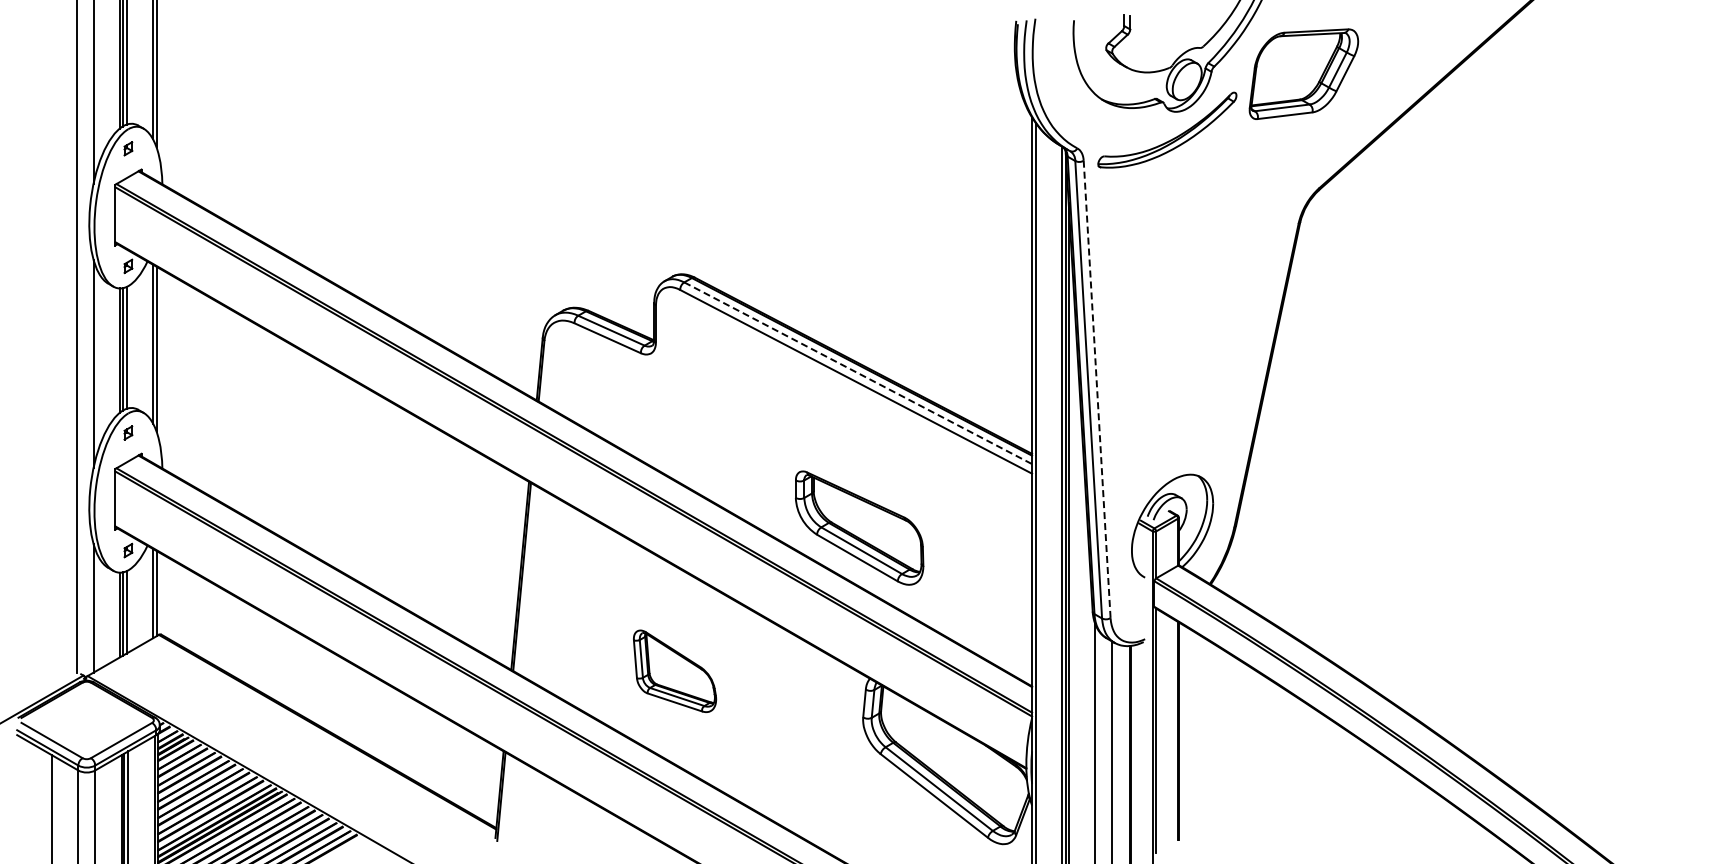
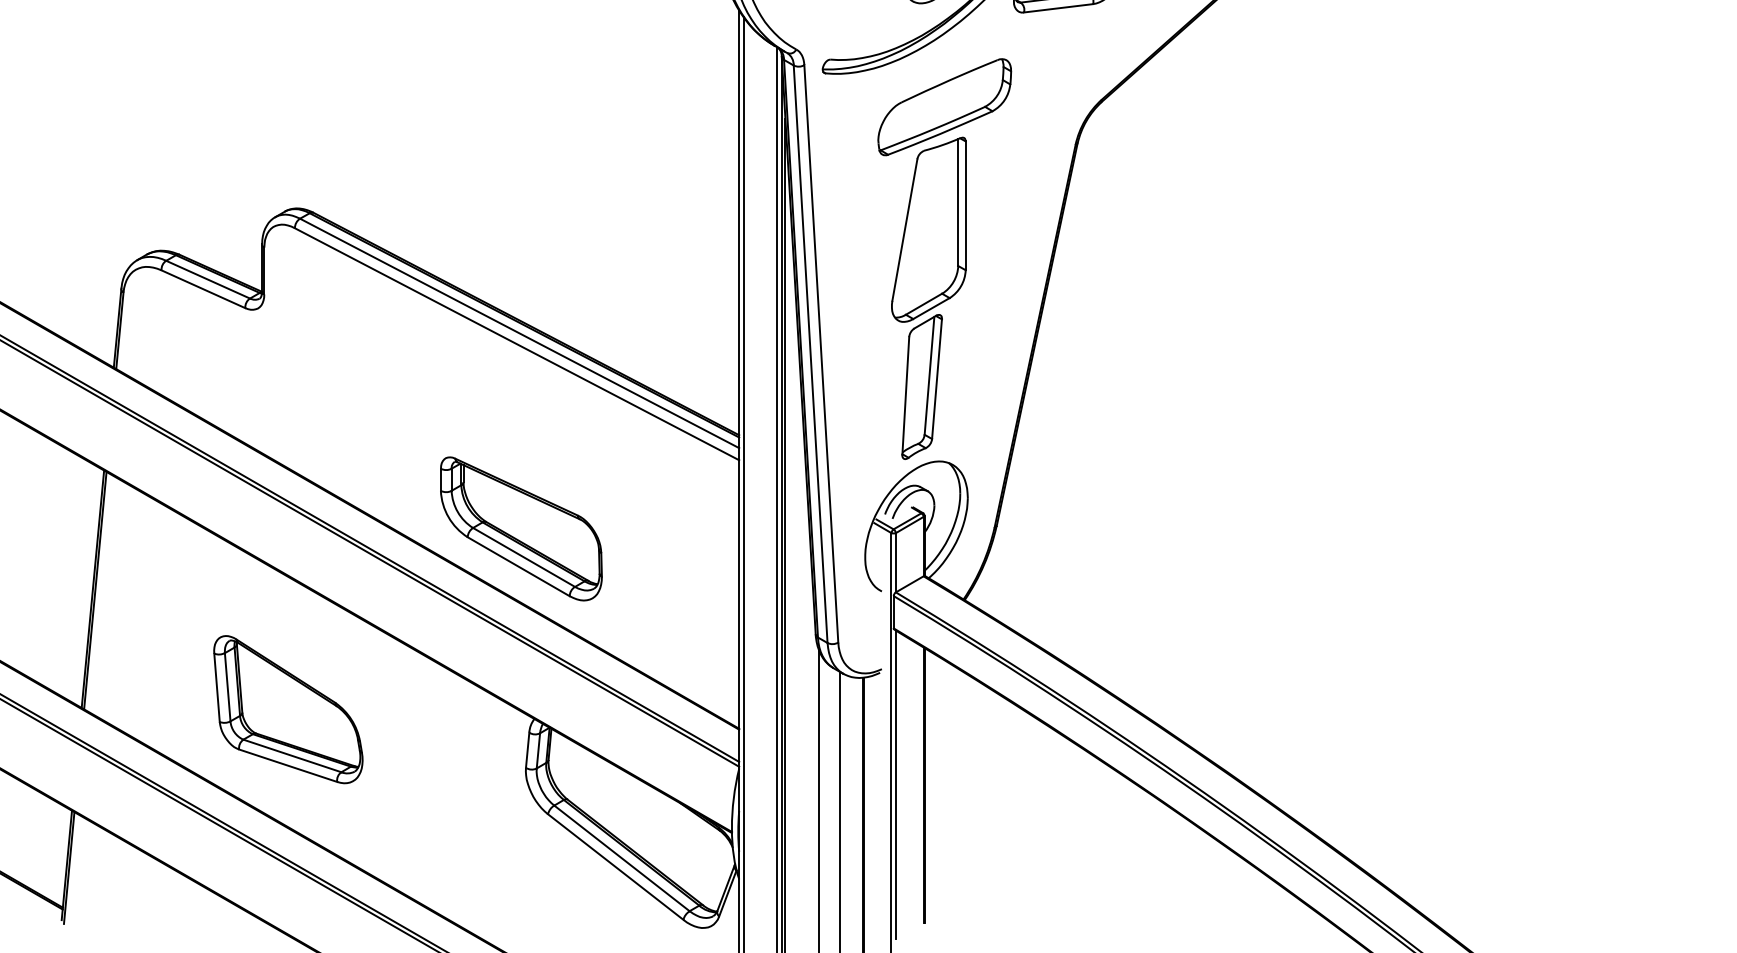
part: (1194, 314) -> (944, 259), added
line: (858, 373) -> (520, 333), dashed -> solid
line: (1097, 389) -> (821, 353), dashed -> solid
part: (674, 671) -> (287, 709), size x1.43

